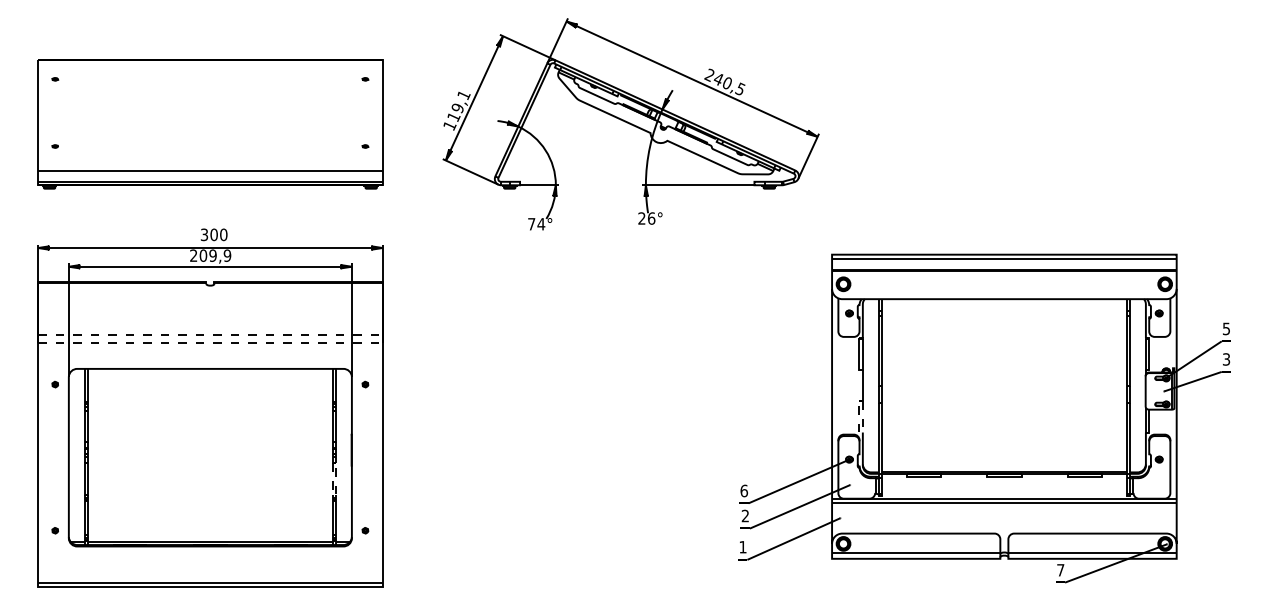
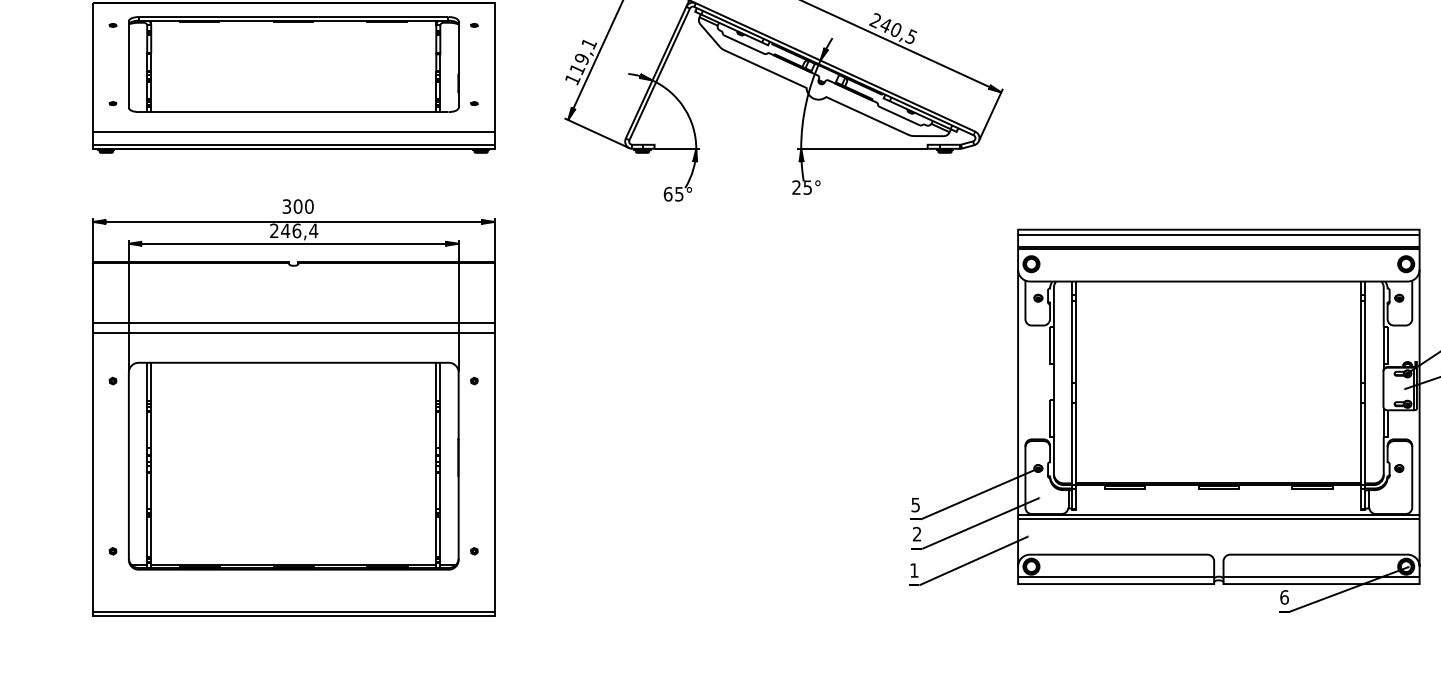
part: (210, 112) -> (293, 64), added
text: (651, 218) -> (807, 187), 26° -> 25°
text: (536, 224) -> (673, 194), 74° -> 65°
text: (215, 255) -> (299, 230), 209,9 -> 246,4
line: (210, 334) -> (293, 322), dashed -> solid
line: (210, 343) -> (293, 333), dashed -> solid
line: (861, 432) -> (1052, 436), dashed -> solid
text: (744, 490) -> (916, 504), 6 -> 5
line: (334, 494) -> (438, 509), dashed -> solid
text: (1060, 570) -> (1284, 597), 7 -> 6

